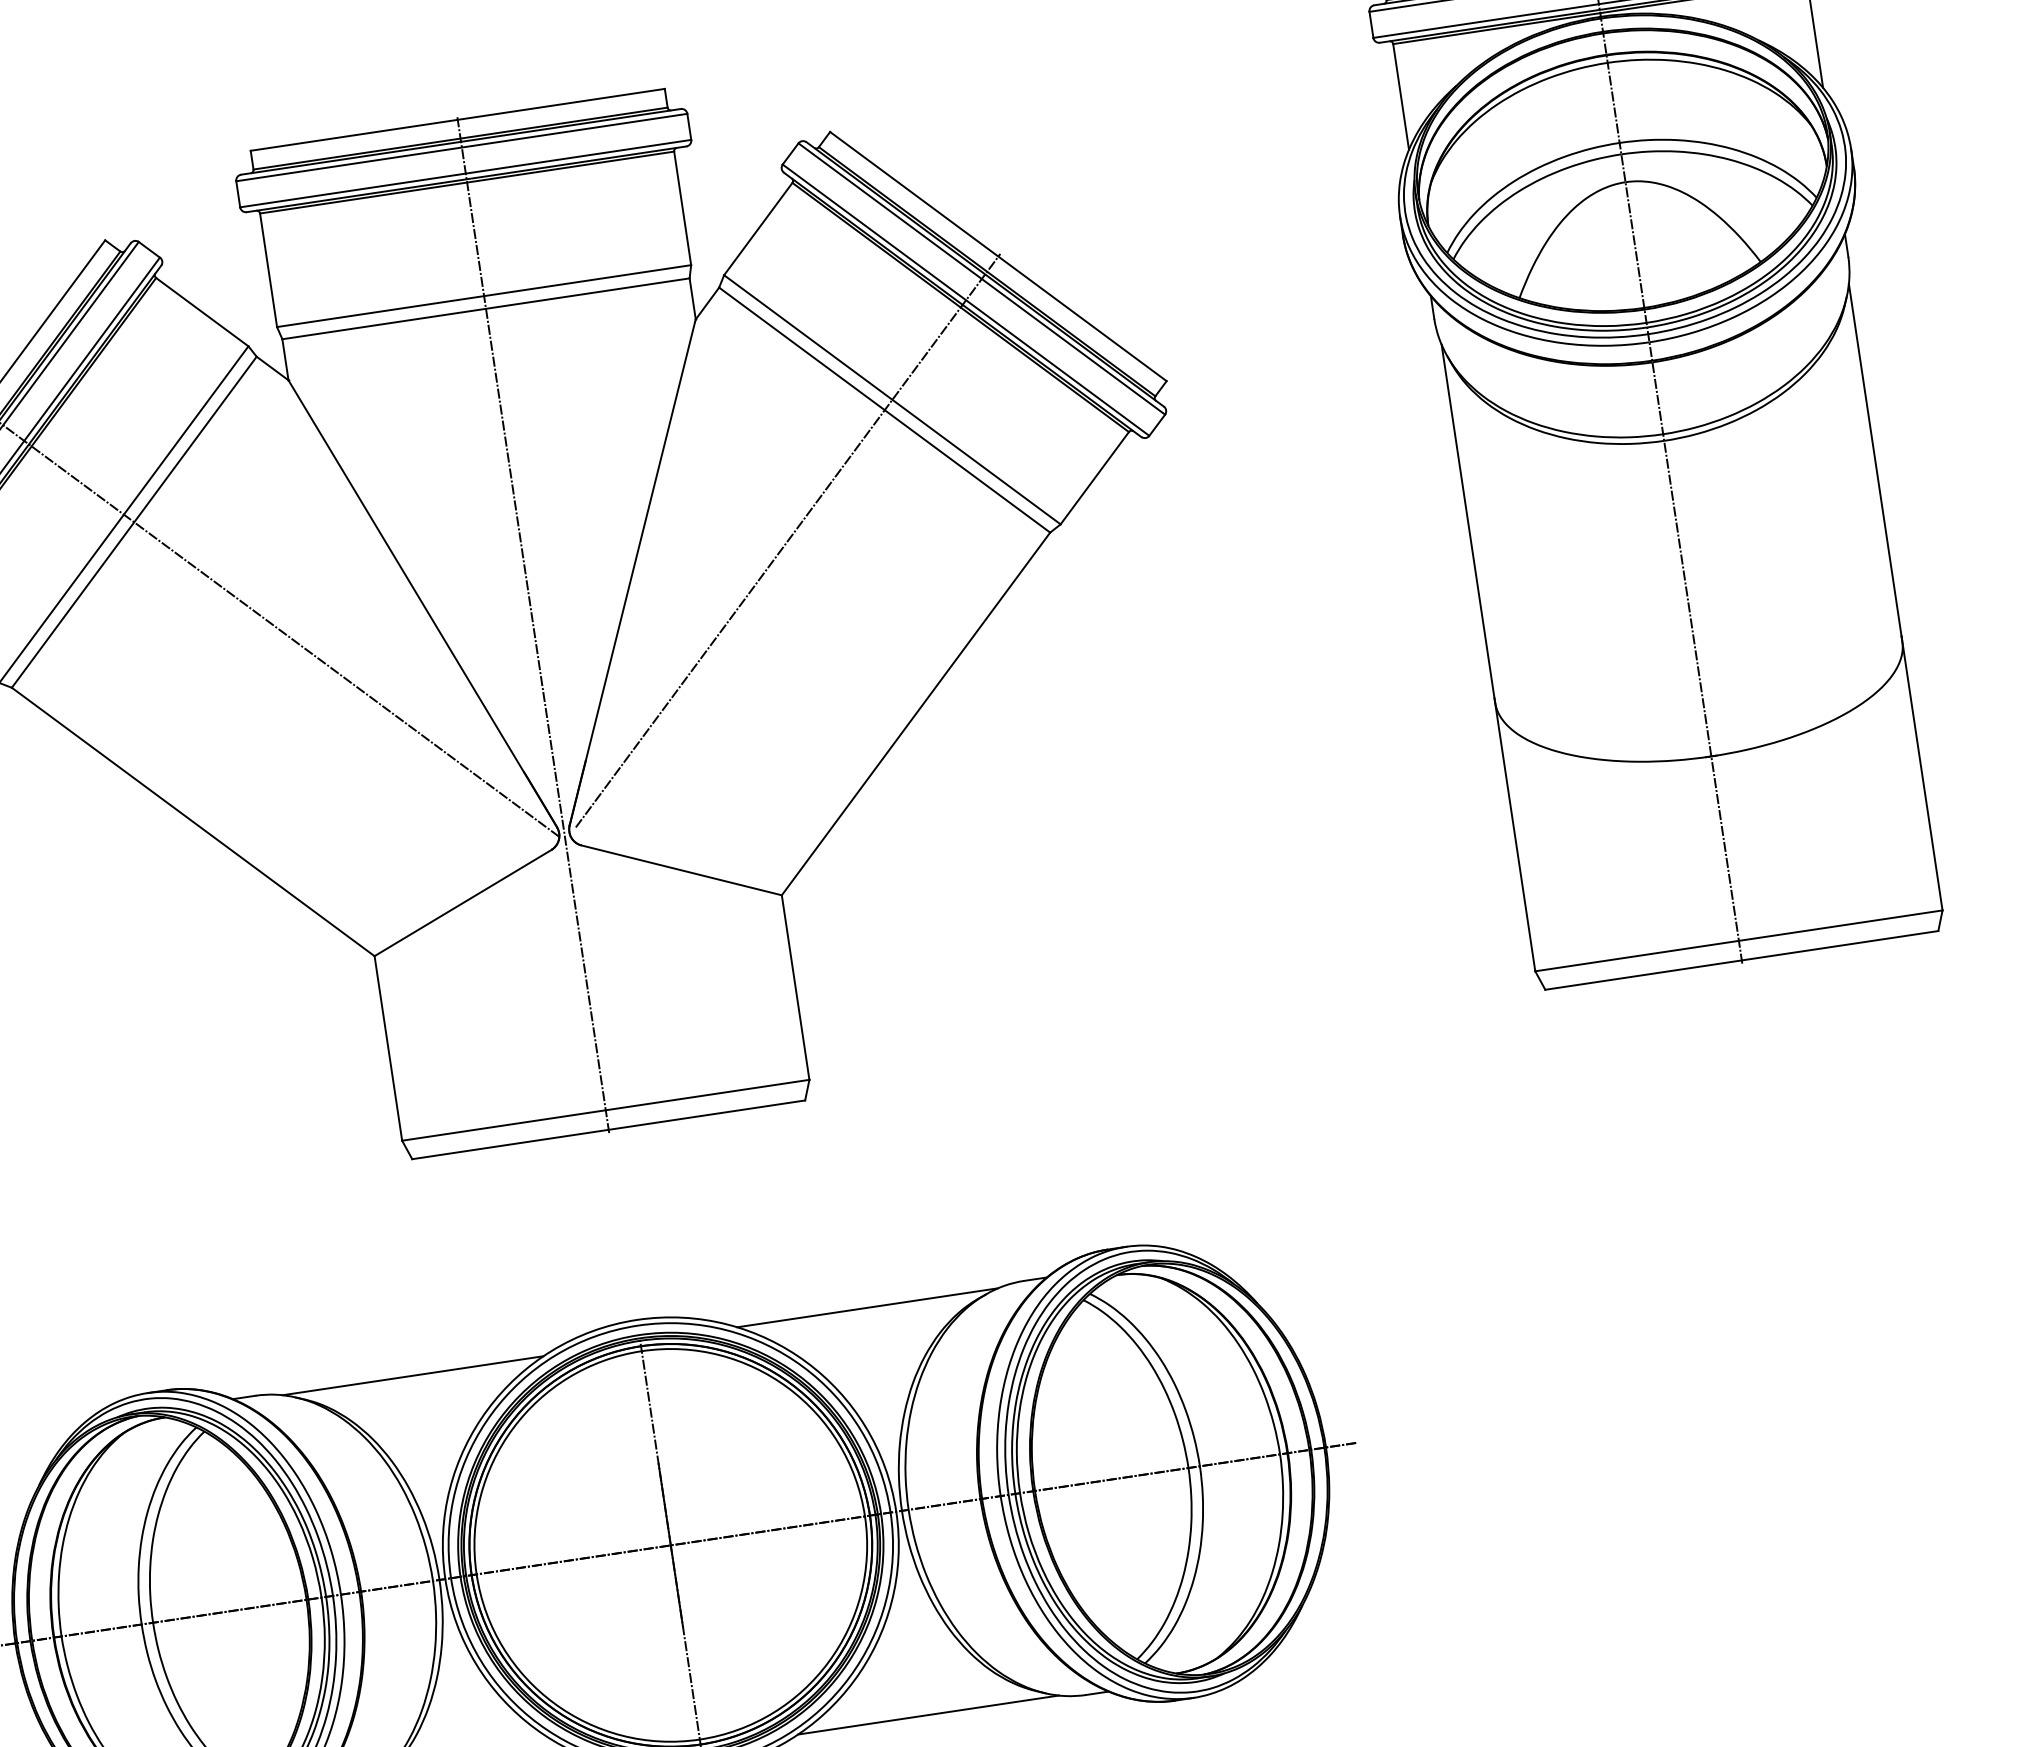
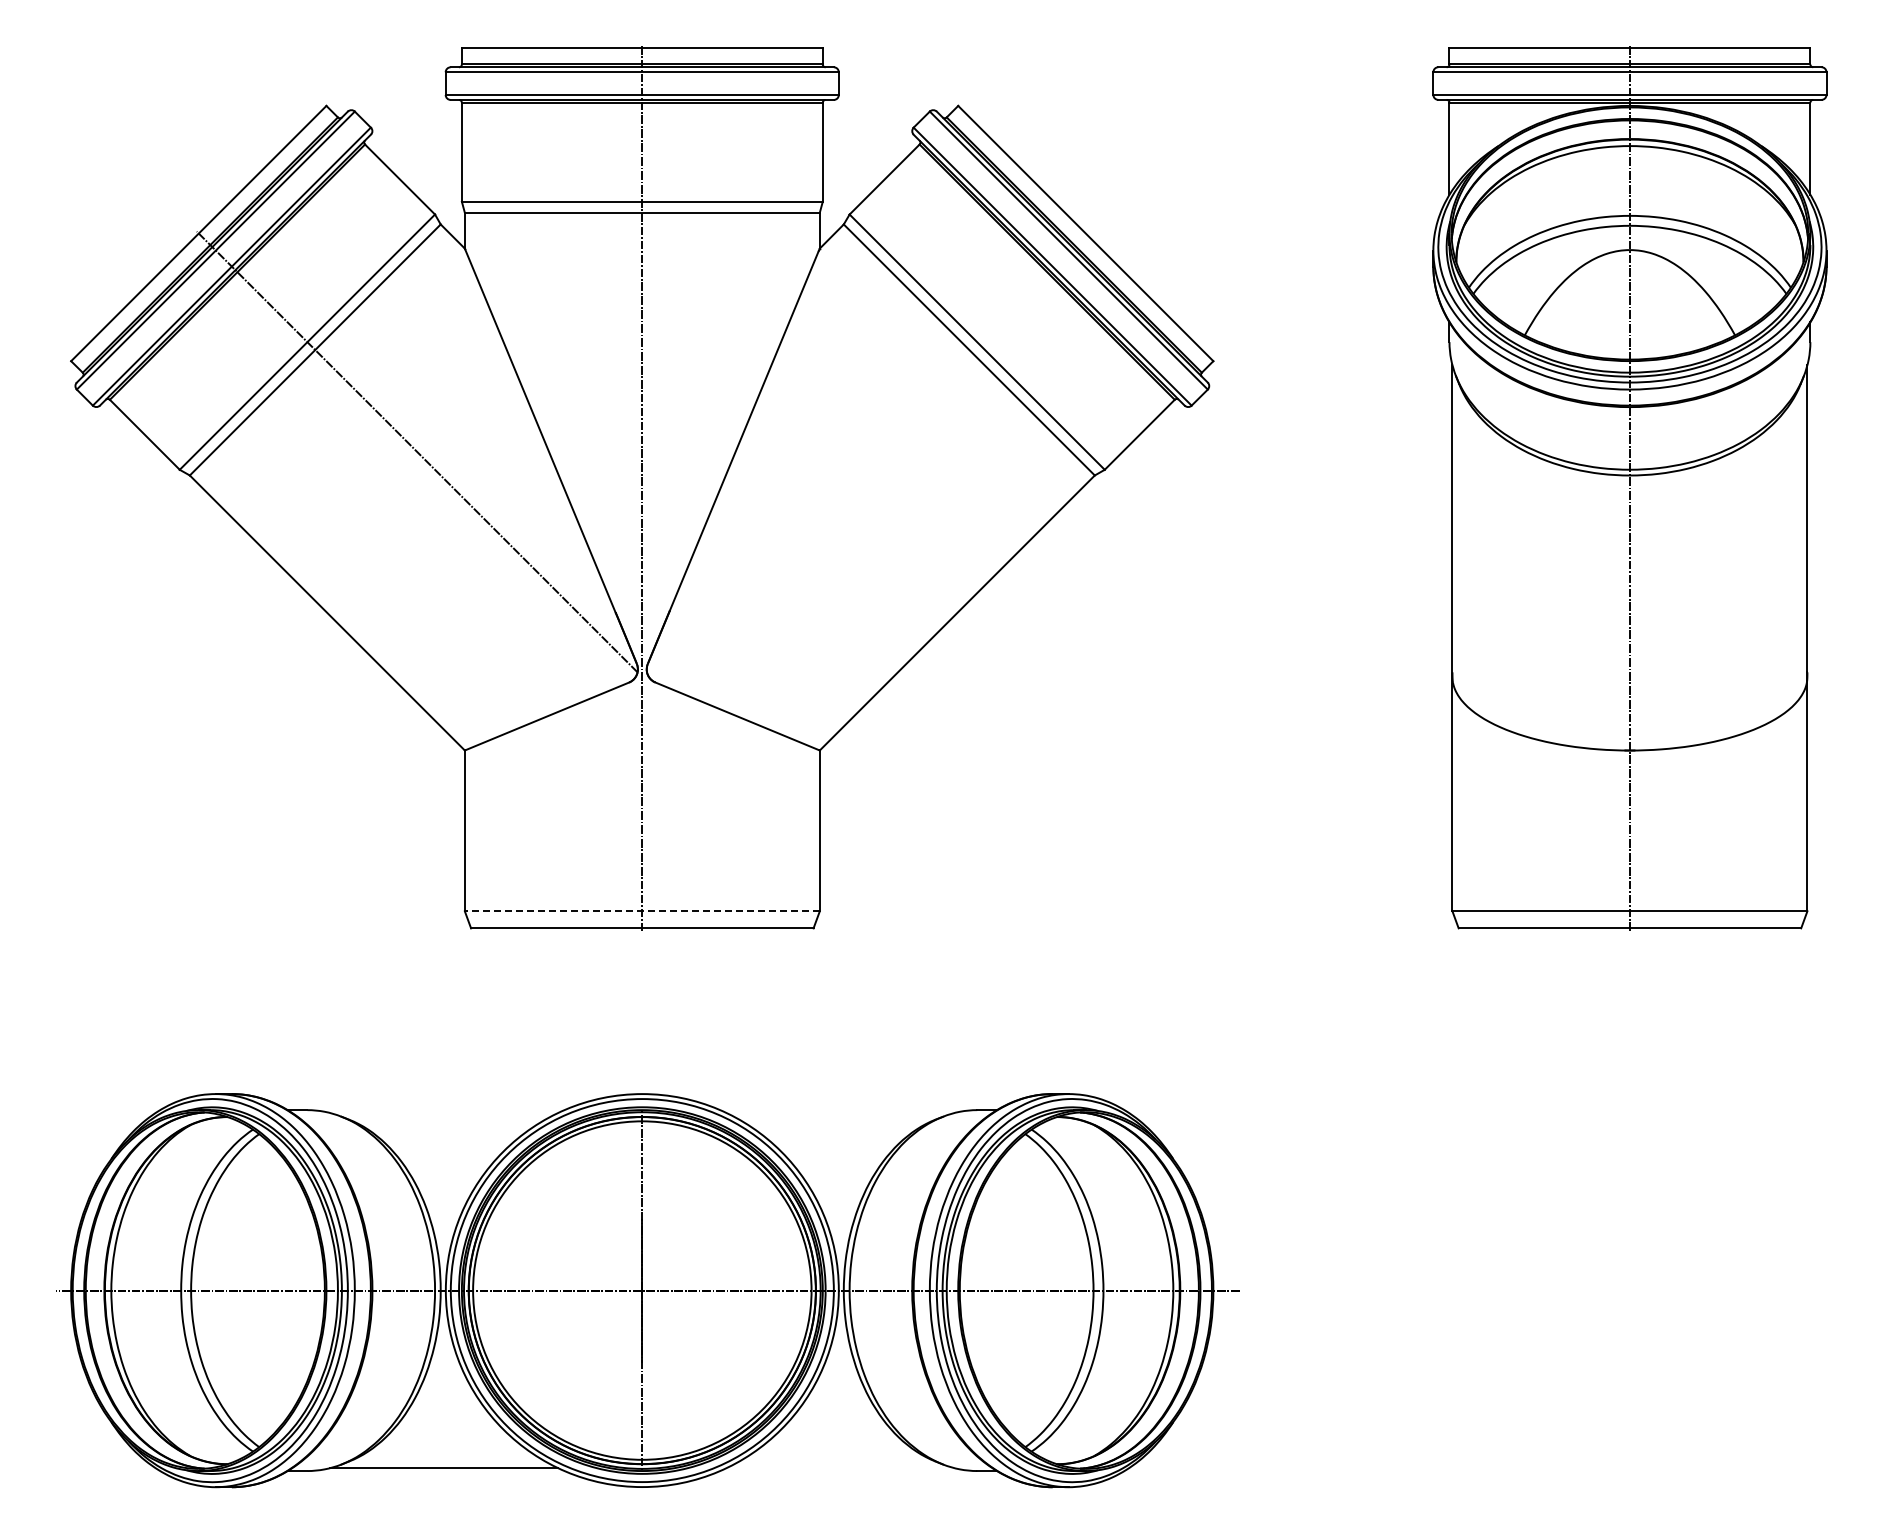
line: (787, 540) -> (869, 448), removed
line: (604, 1110) -> (641, 911), solid -> dashed
line: (867, 1308) -> (840, 1113), removed
line: (412, 1376) -> (443, 1113), removed
line: (928, 1715) -> (840, 1468), removed

